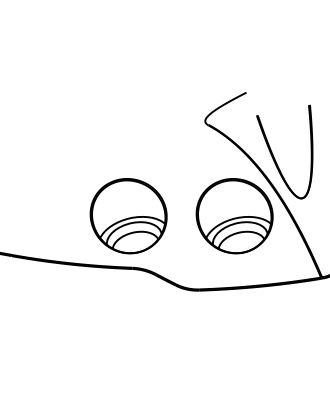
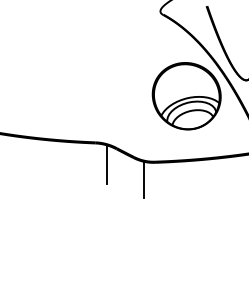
part: (128, 216) -> (91, 96), removed
line: (144, 292) -> (106, 164), added
line: (186, 309) -> (143, 179), added

